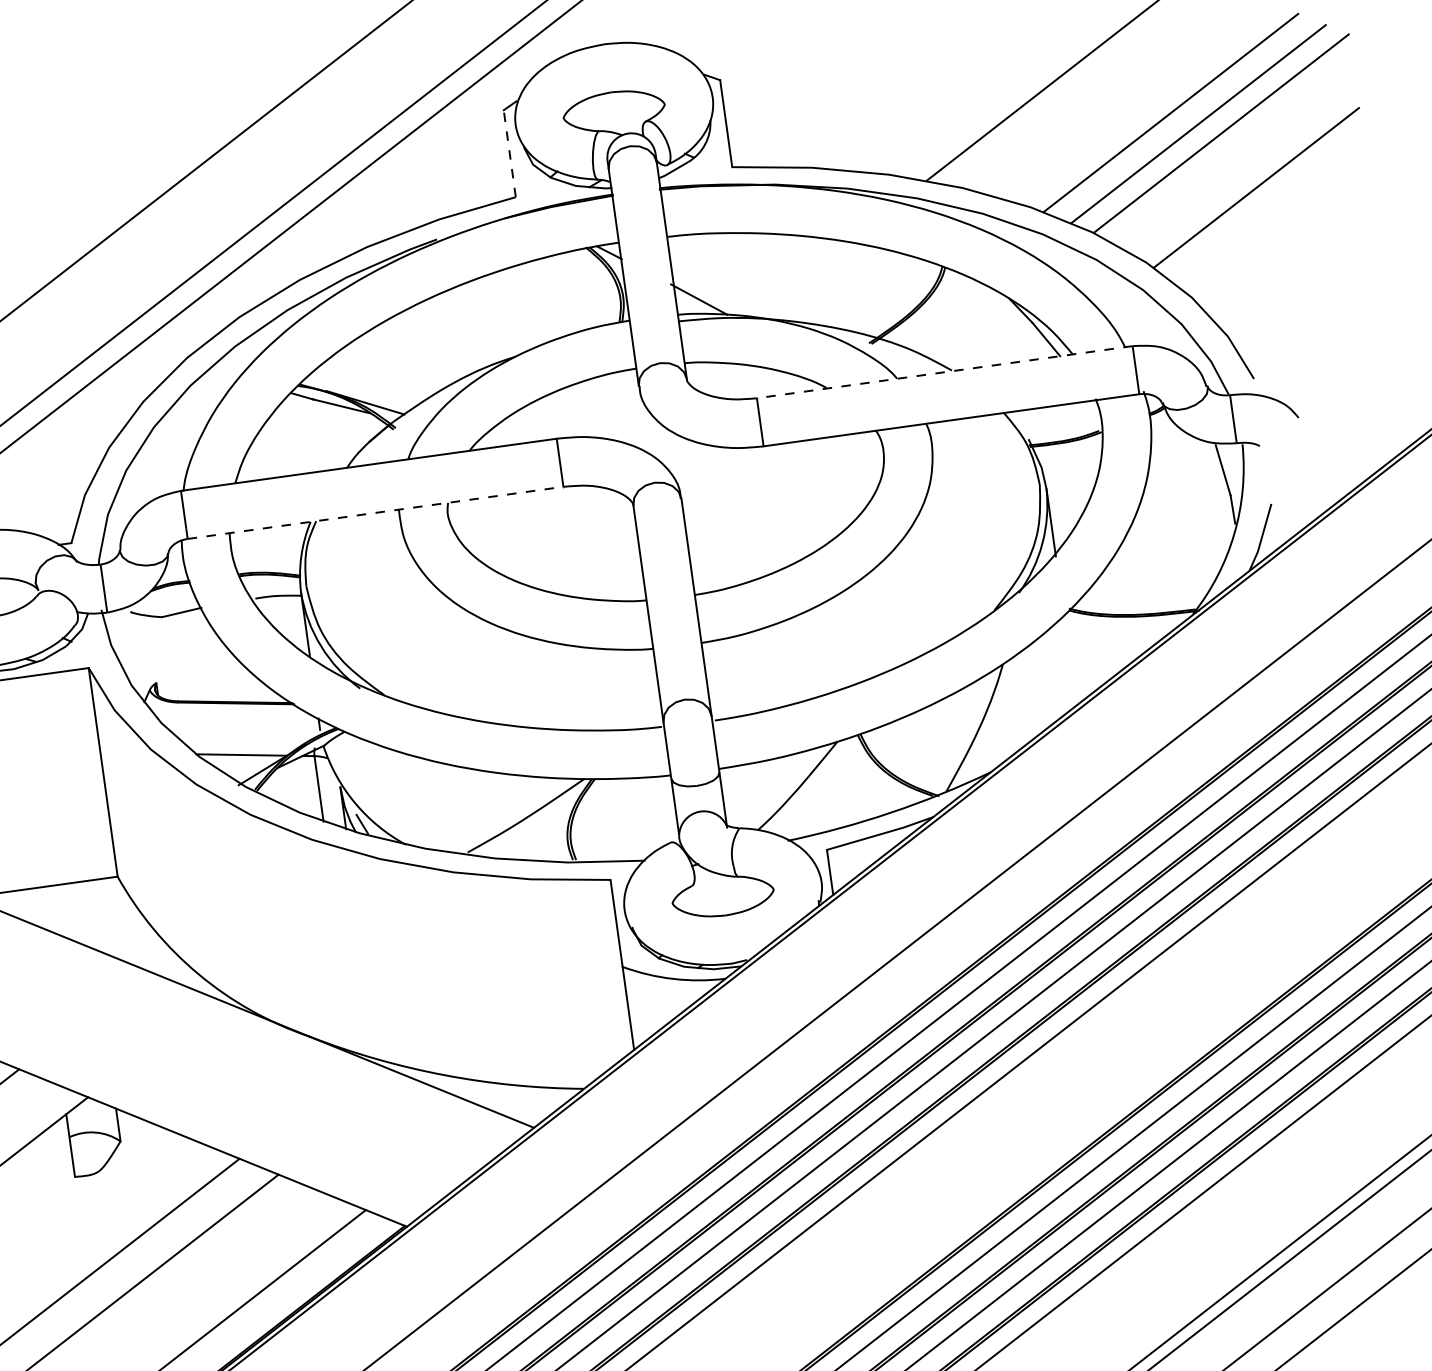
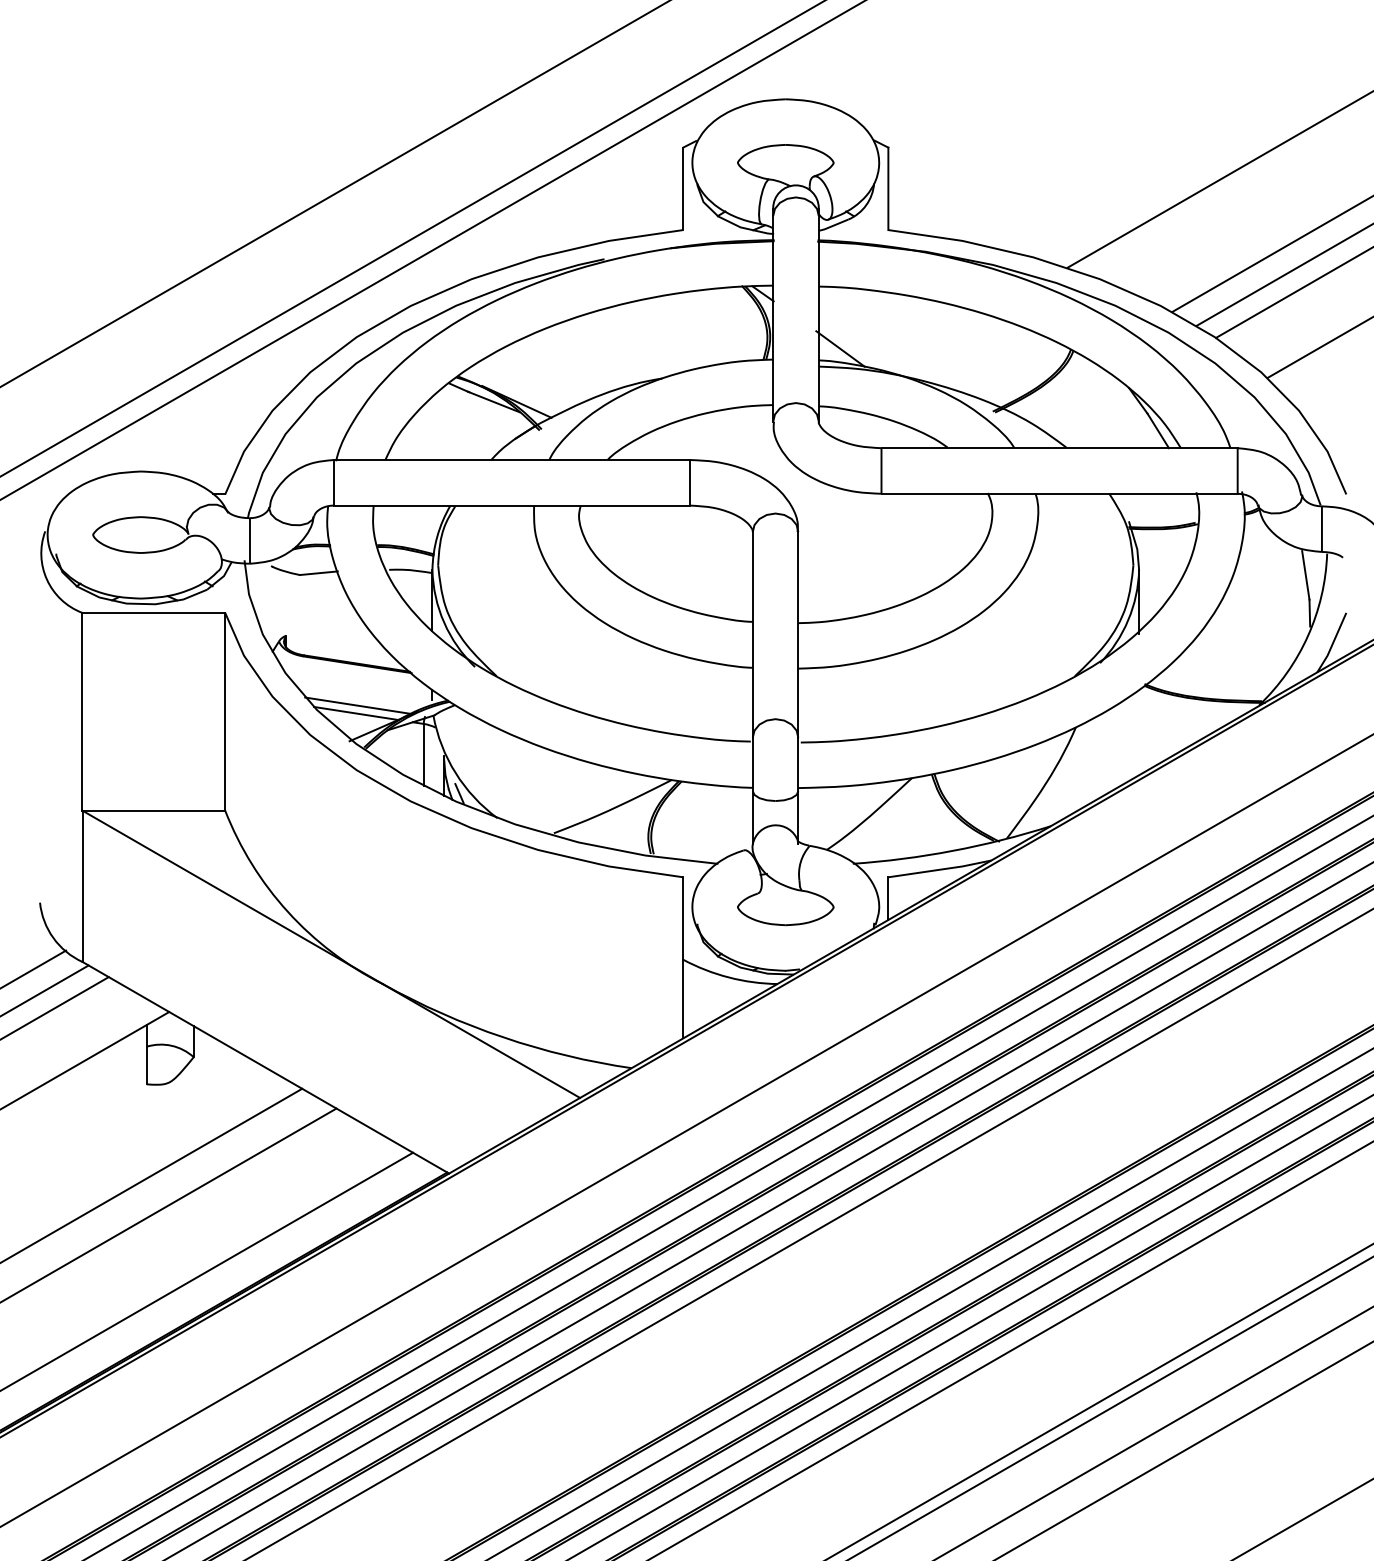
line: (510, 153) -> (683, 188), dashed -> solid
line: (944, 372) -> (1059, 448), dashed -> solid
line: (376, 512) -> (512, 505), dashed -> solid
line: (242, 746) -> (358, 705), added

